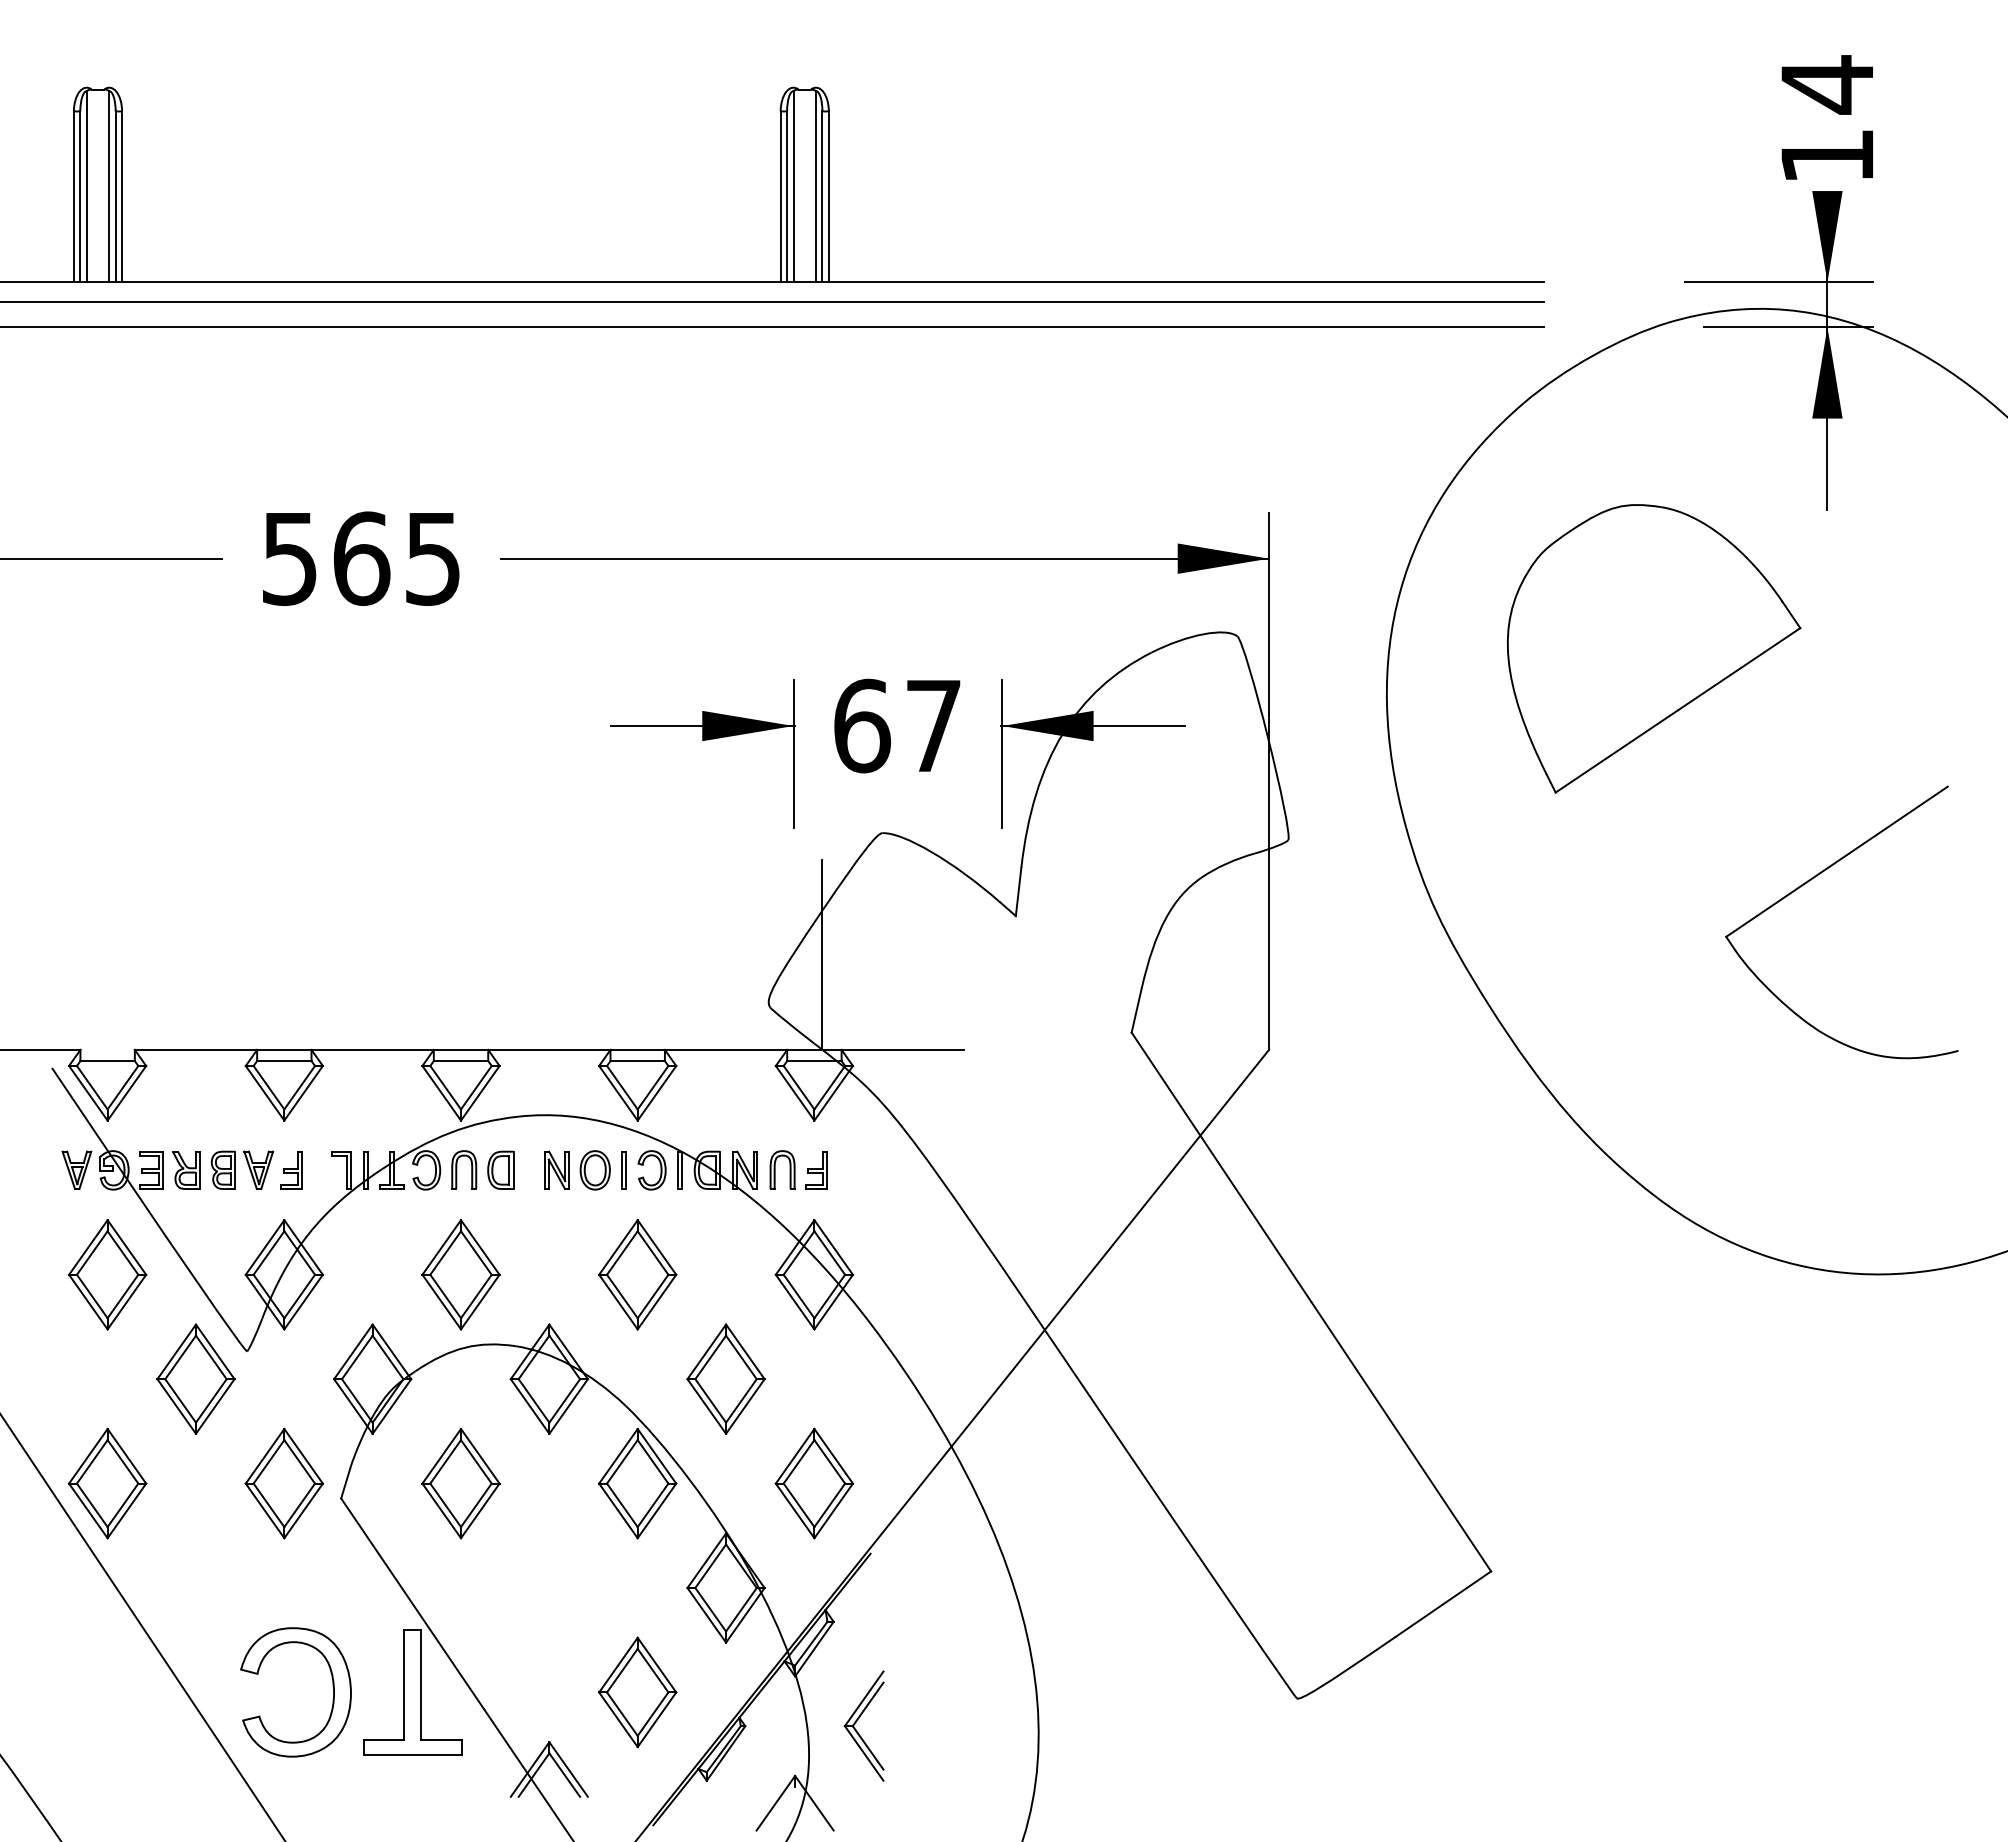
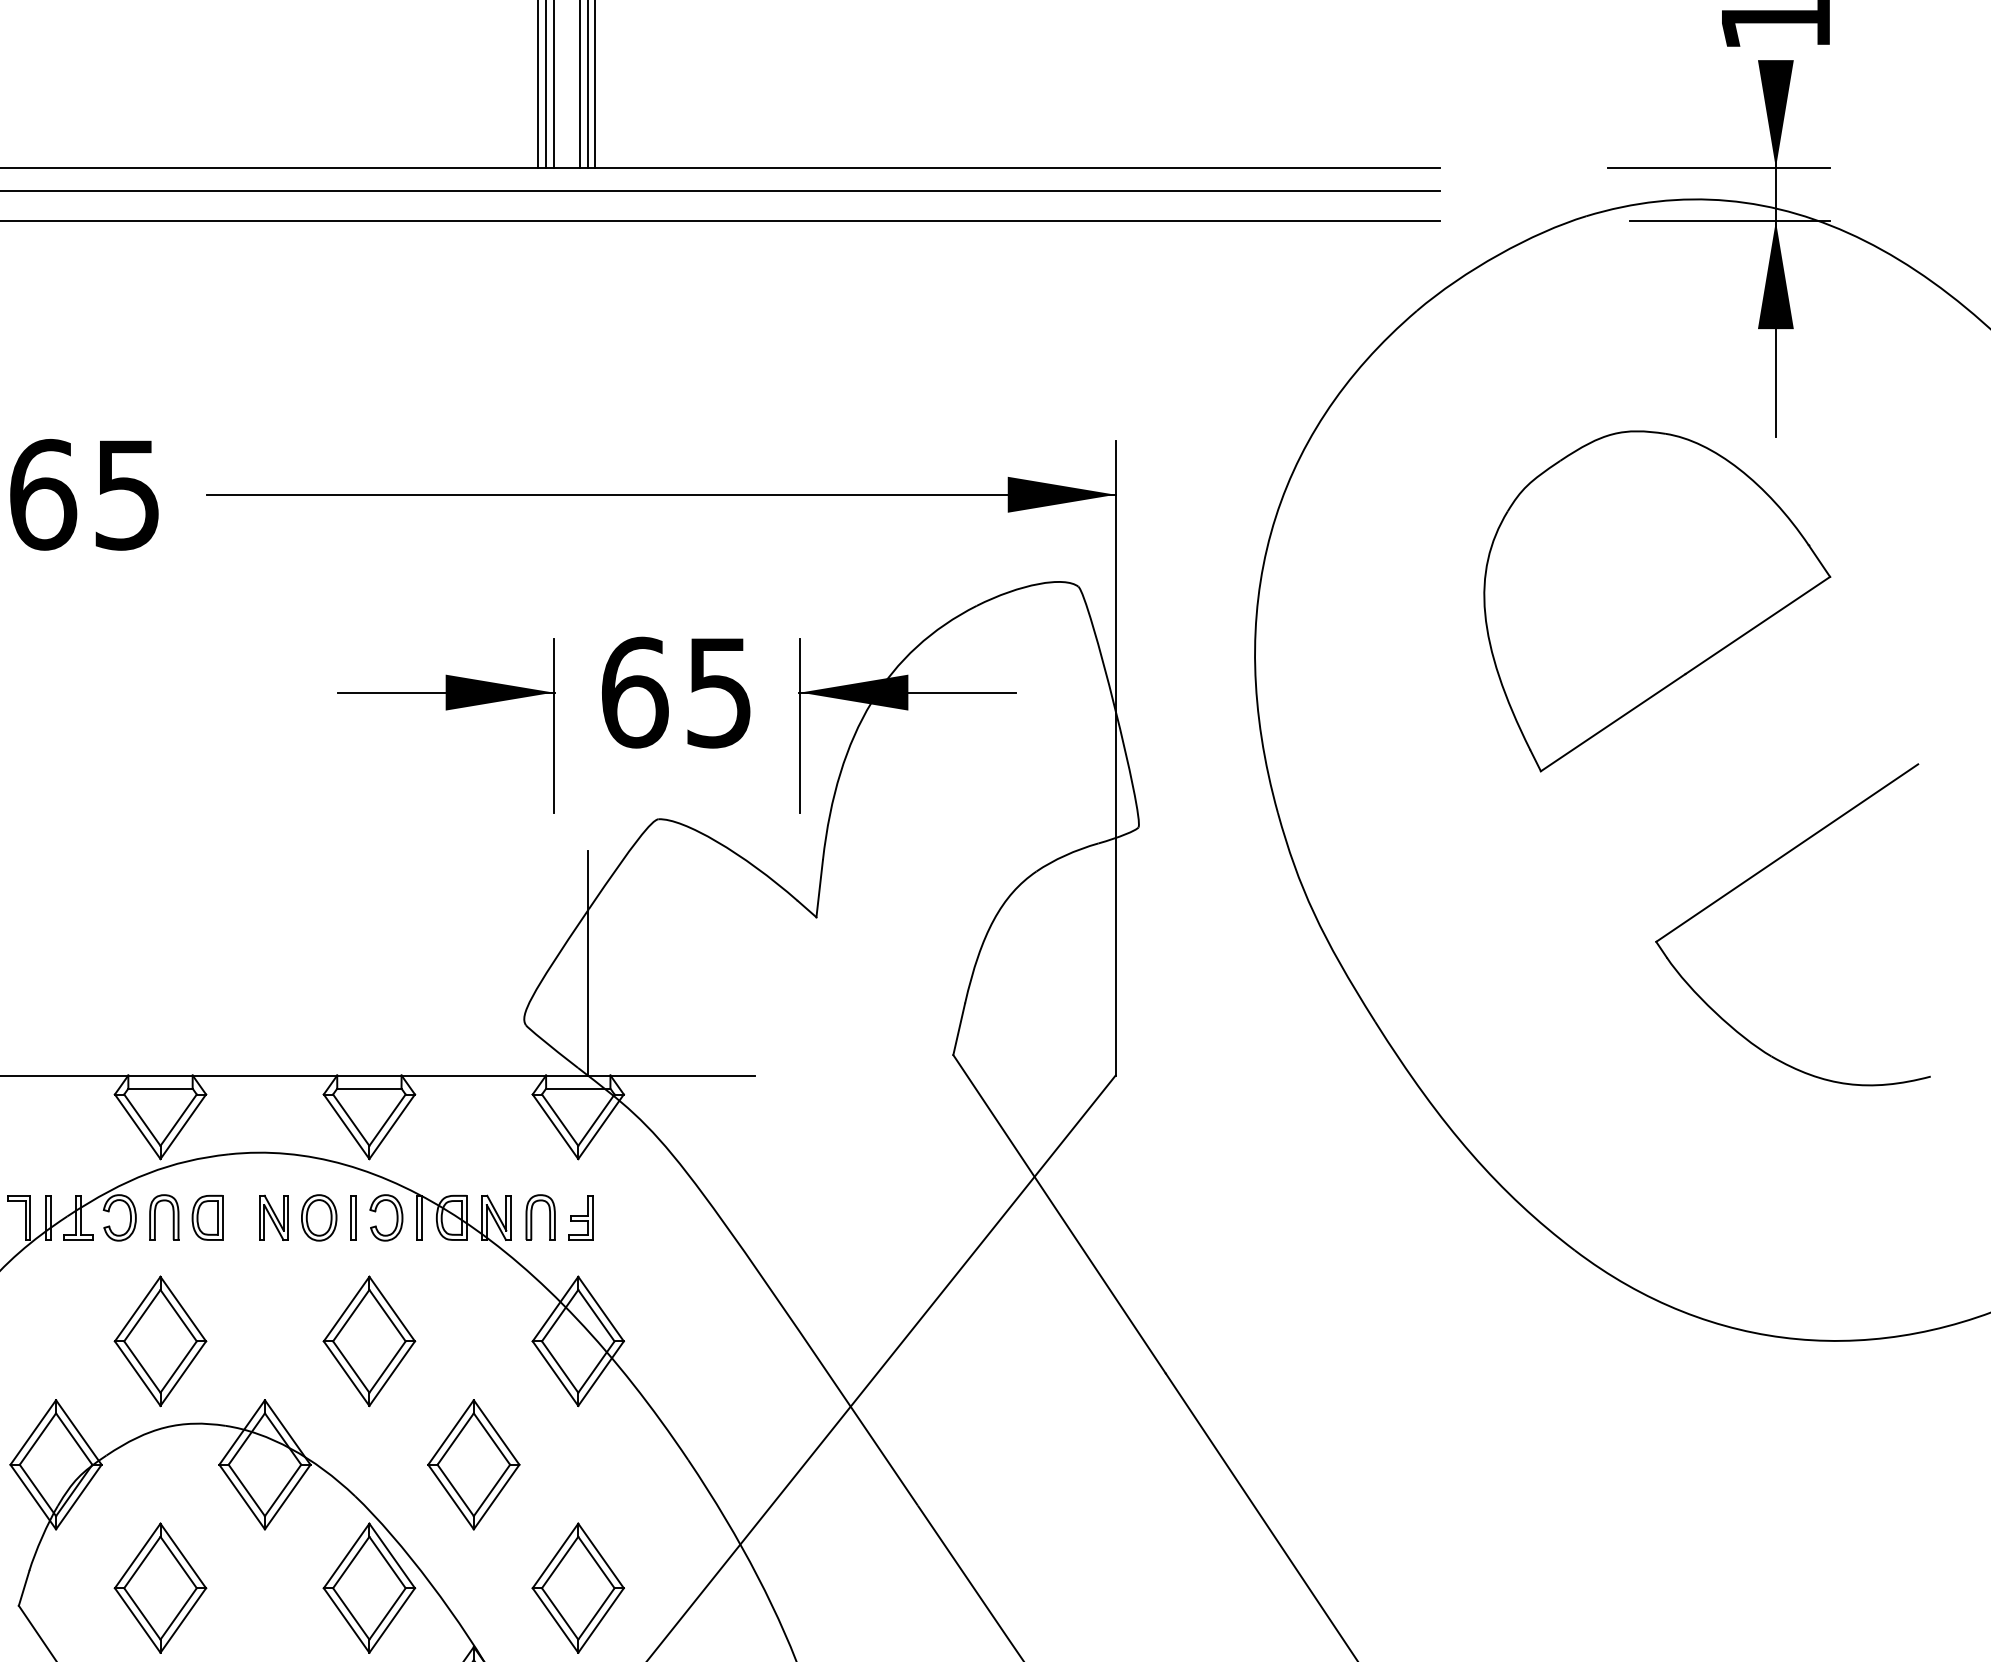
part: (1653, 648) -> (1656, 600), moved
text: (933, 726) -> (719, 693), 67 -> 65

